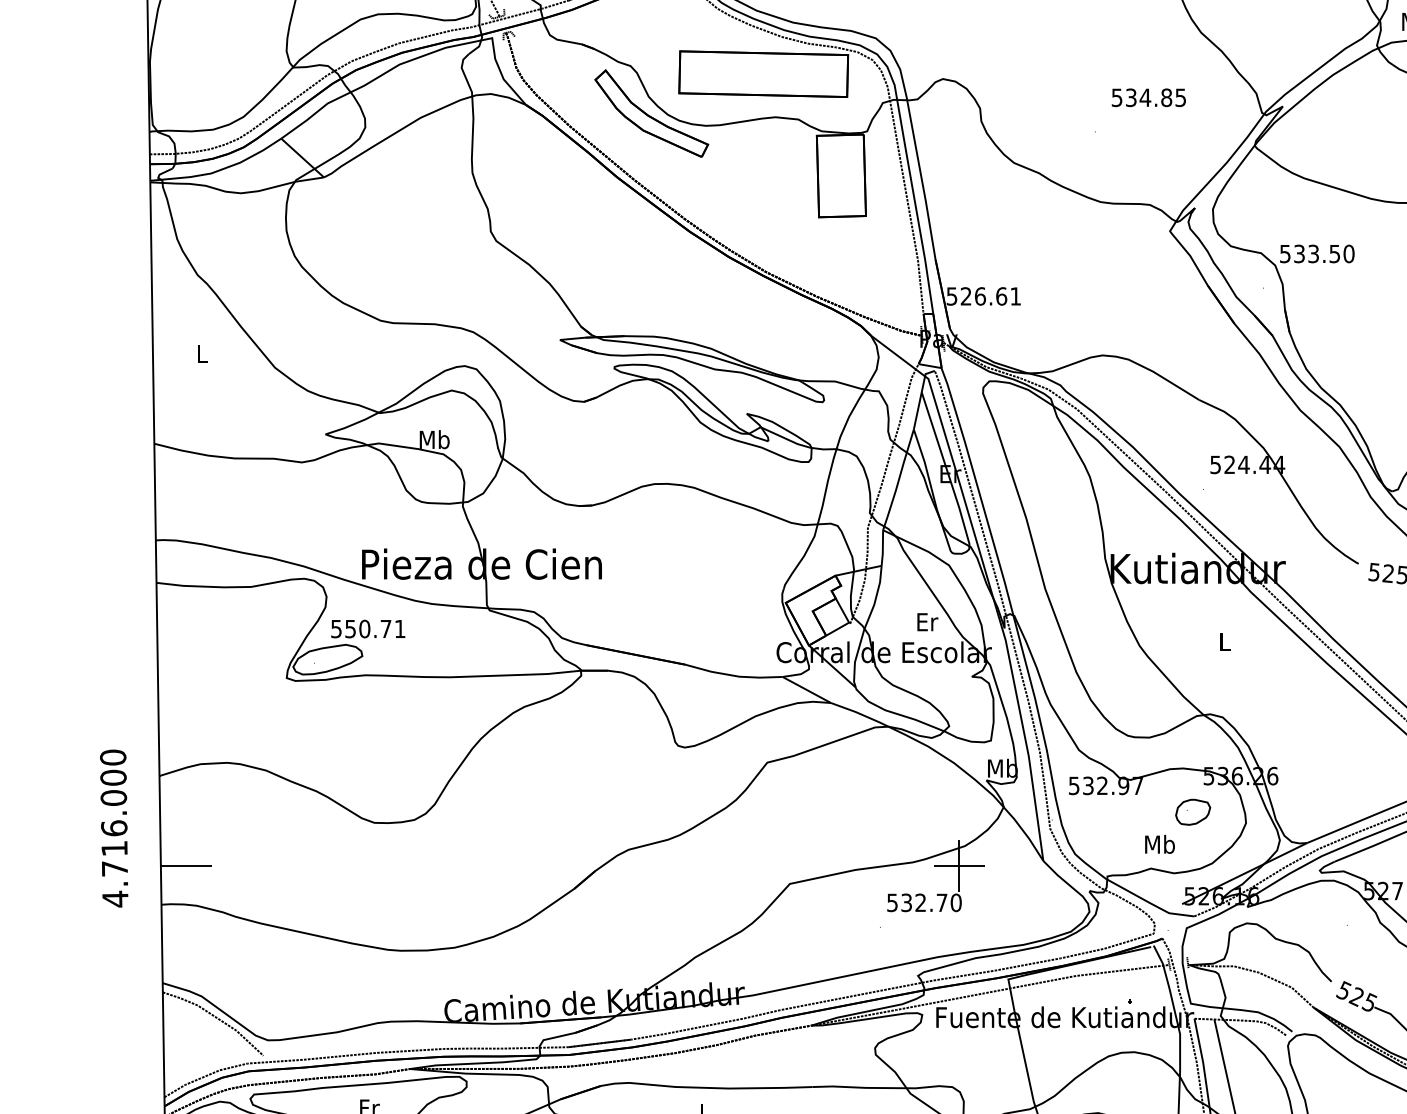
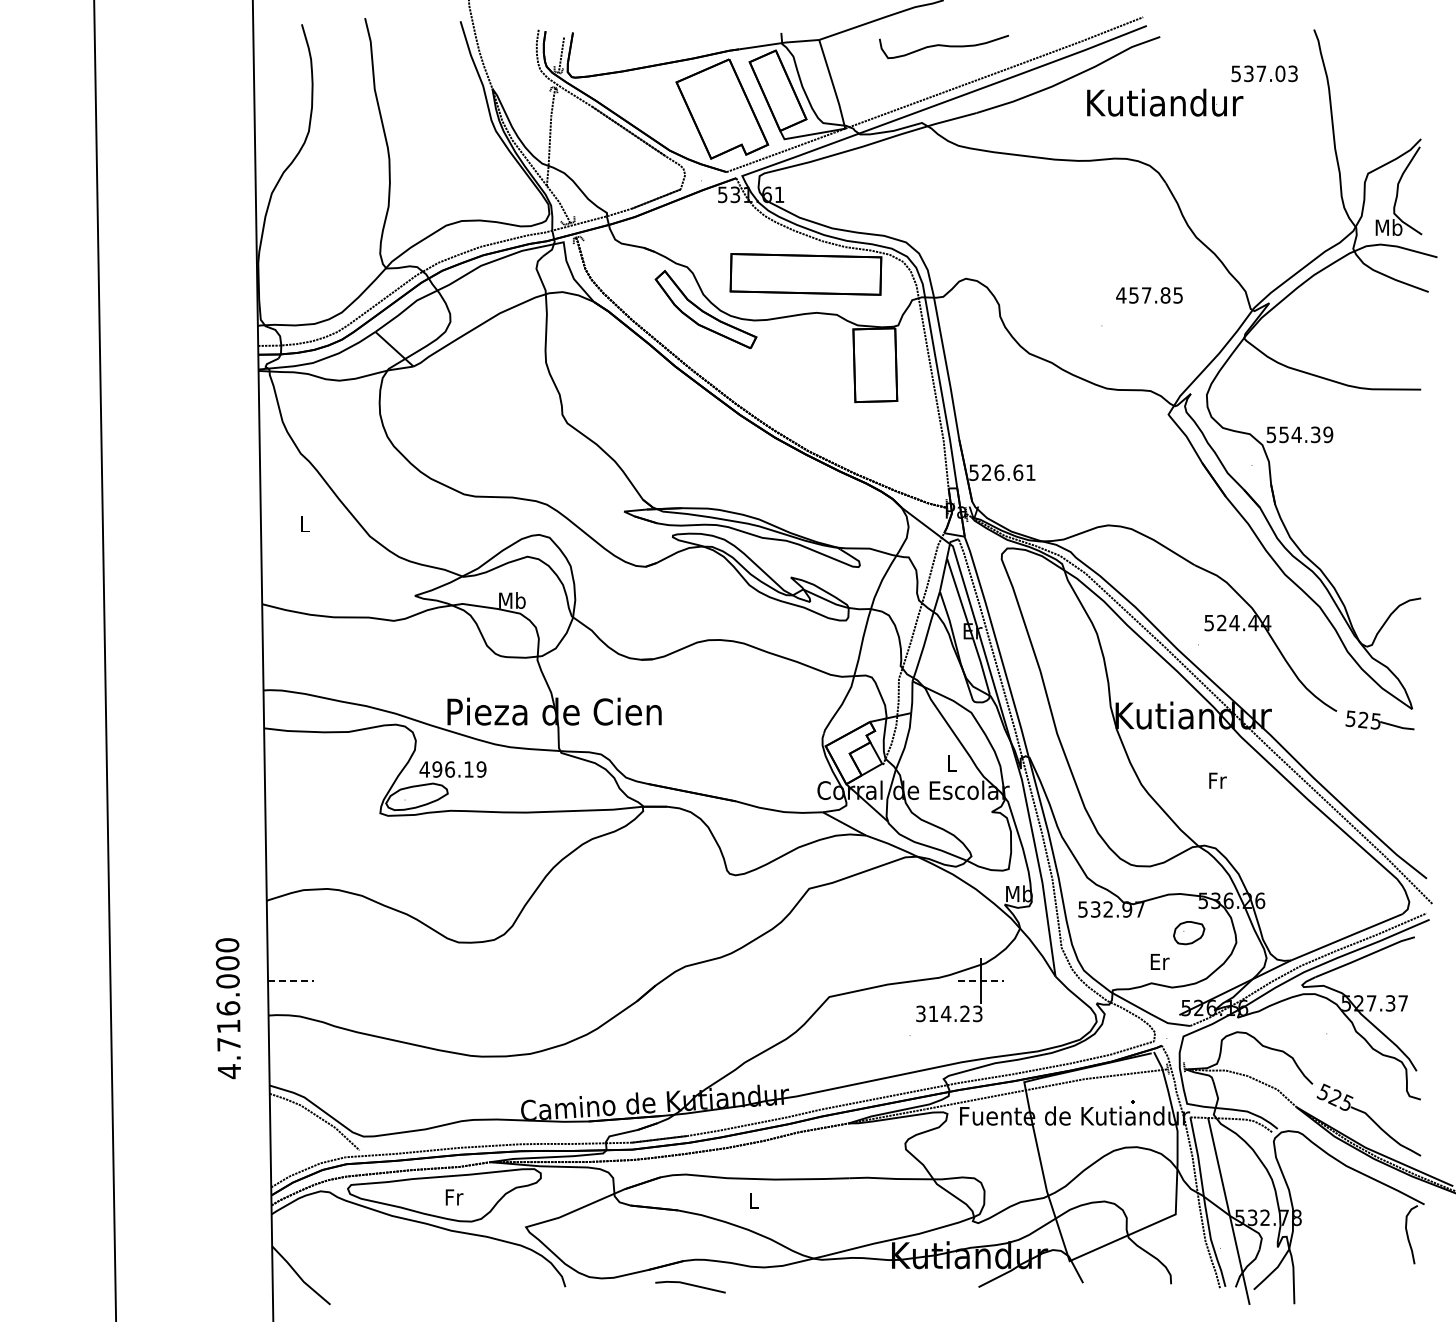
text: (1130, 97) -> (1133, 295), 534.85 -> 457.85
text: (1324, 253) -> (1306, 434), 533.50 -> 554.39
text: (927, 622) -> (952, 763), Er -> L
text: (367, 628) -> (452, 769), 550.71 -> 496.19
text: (1224, 641) -> (1217, 780), L -> Fr
text: (113, 828) -> (227, 1008), moved
text: (1159, 844) -> (1159, 961), Mb -> Er
line: (187, 866) -> (291, 981), solid -> dashed
line: (959, 866) -> (980, 981), solid -> dashed
text: (924, 902) -> (949, 1013), 532.70 -> 314.23

